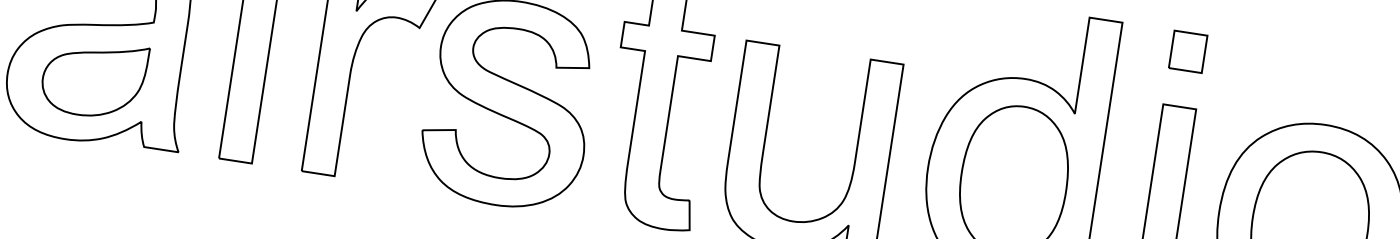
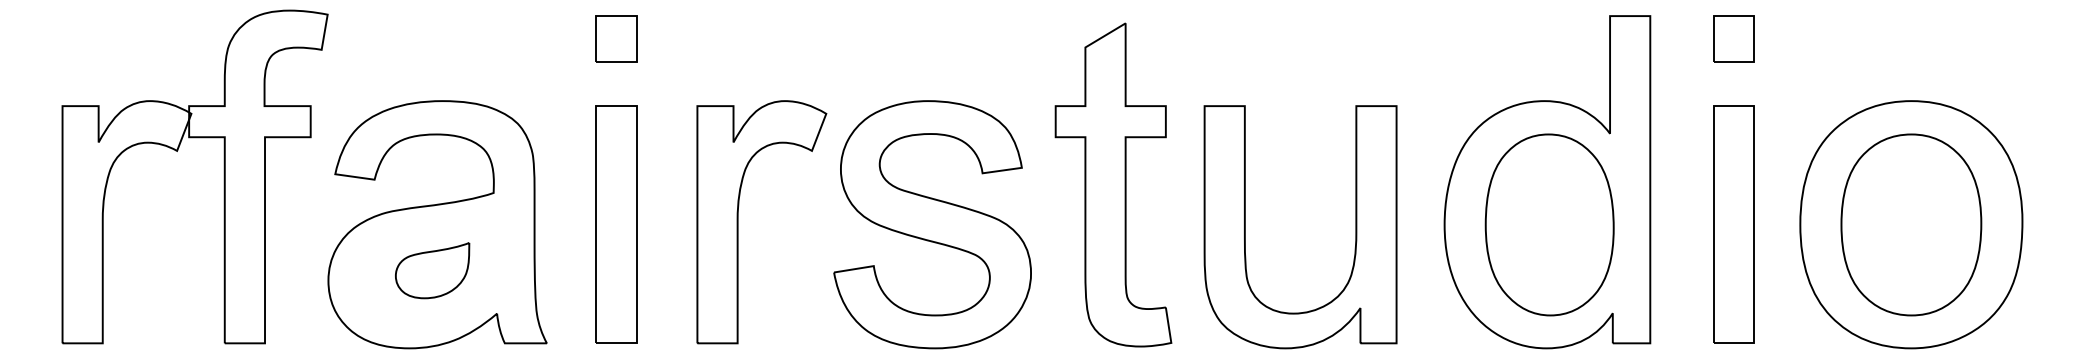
part: (94, 78) -> (432, 270), size x0.6

